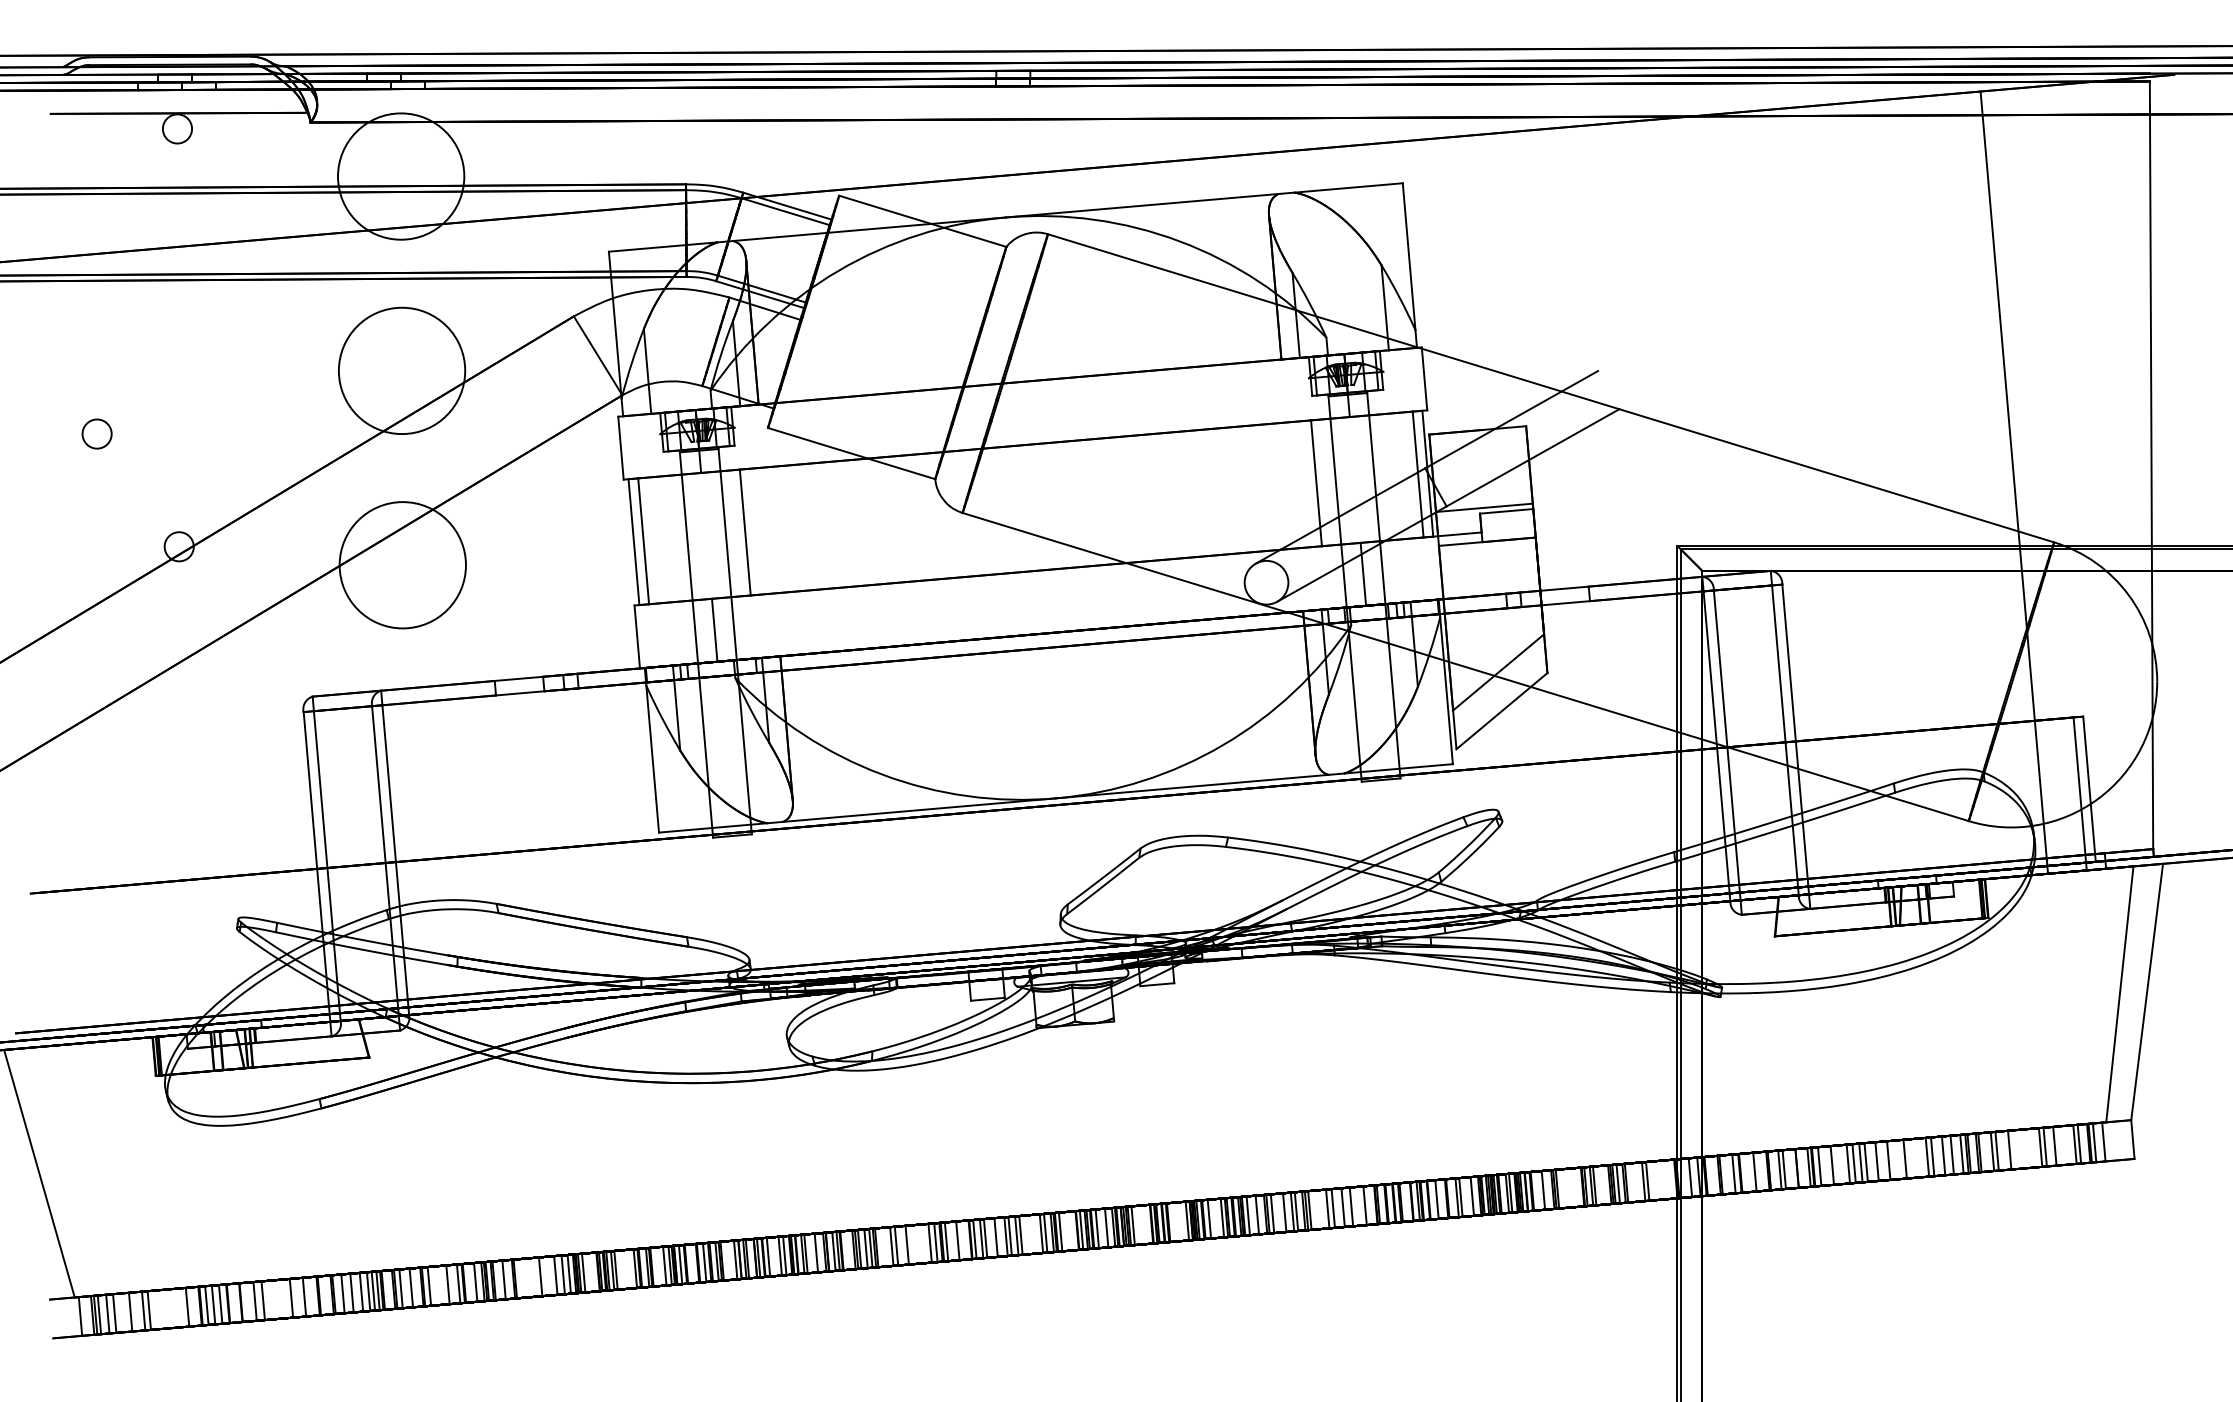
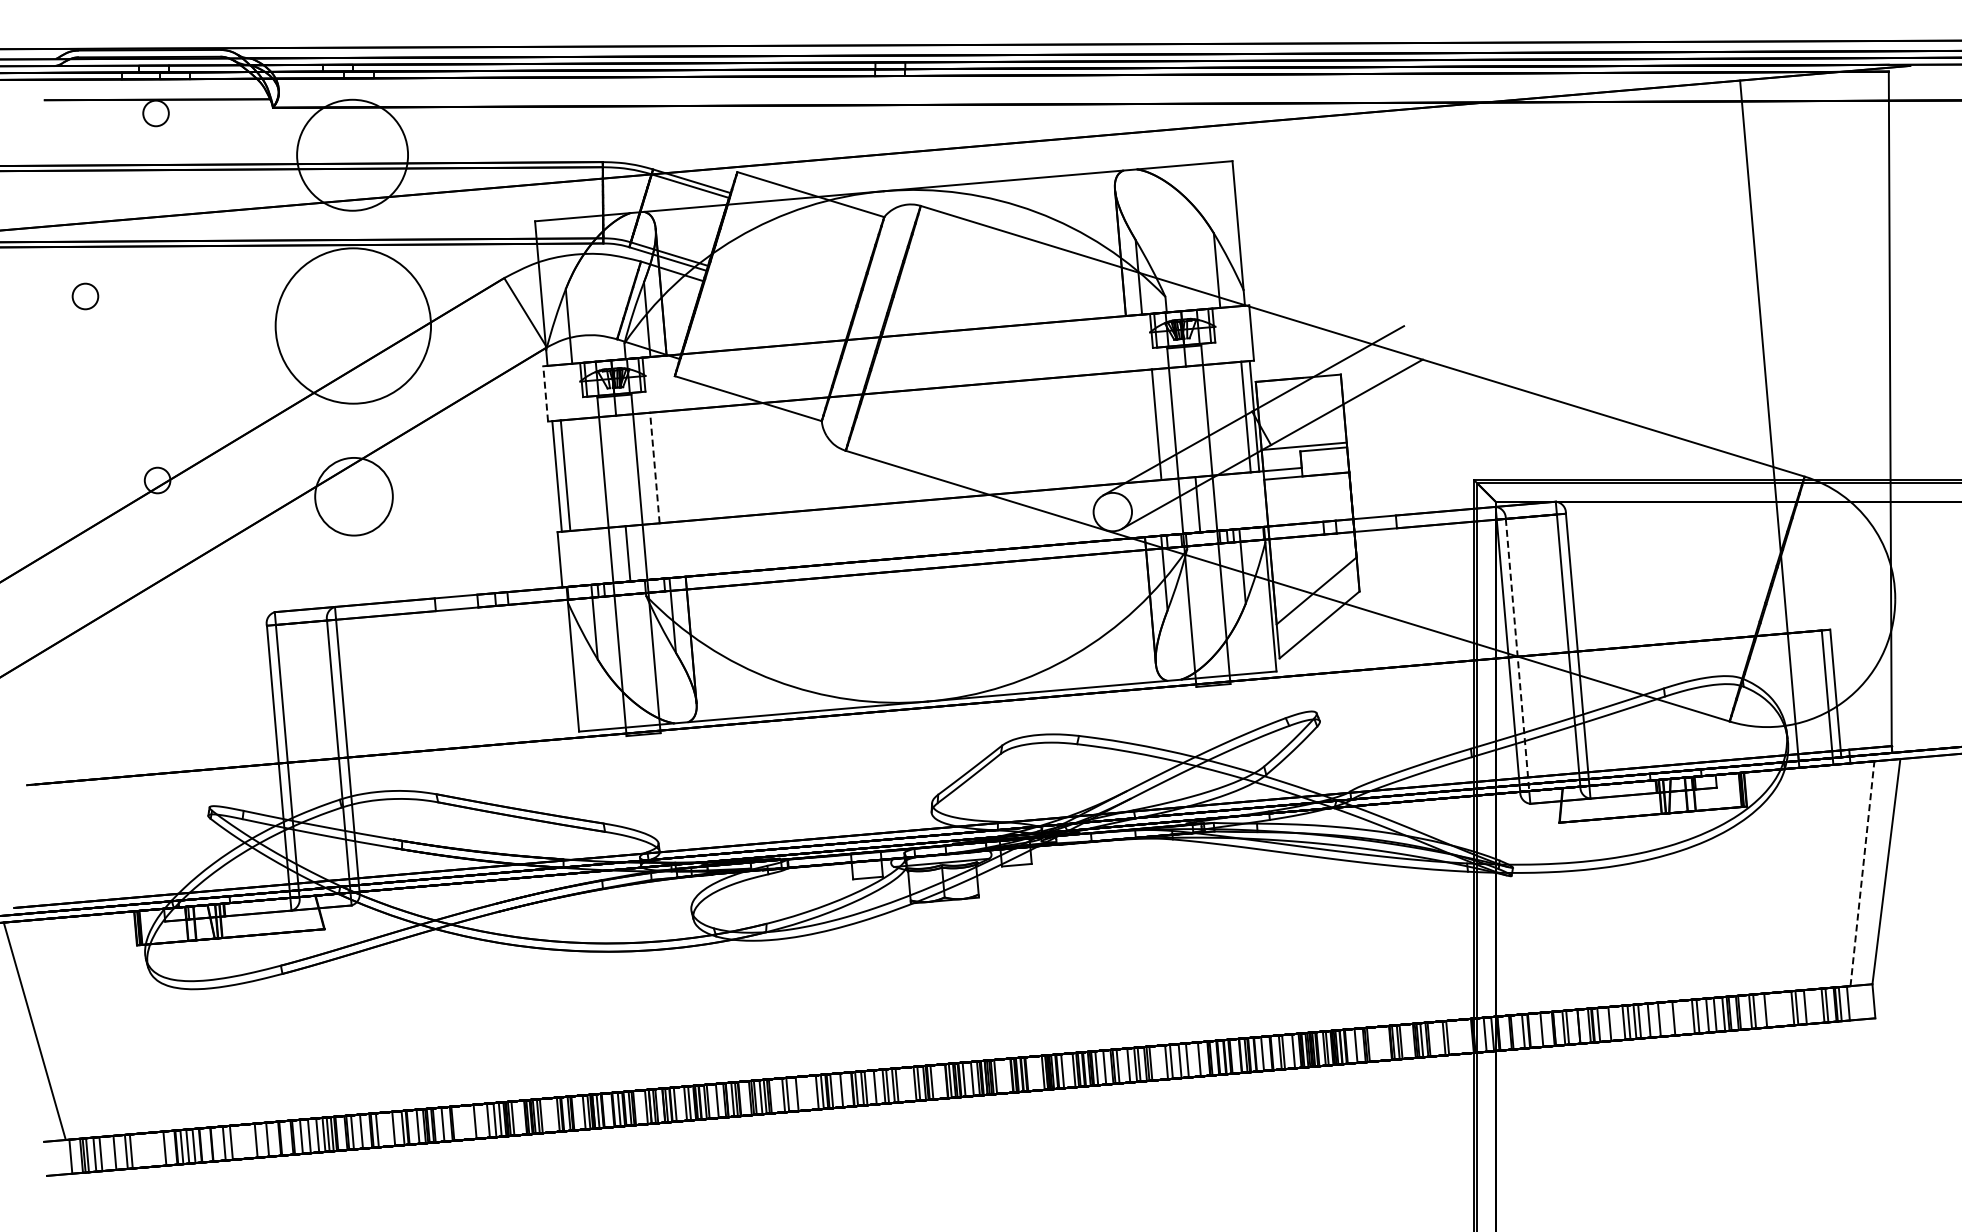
circle: (401, 370) -> (352, 325), size x1.4
circle: (97, 434) -> (85, 296), moved
line: (620, 447) -> (545, 393), solid -> dashed
line: (744, 531) -> (654, 467), solid -> dashed
circle: (402, 564) -> (353, 496), size x0.7
line: (1727, 744) -> (1517, 654), solid -> dashed
line: (2119, 994) -> (1862, 873), solid -> dashed

